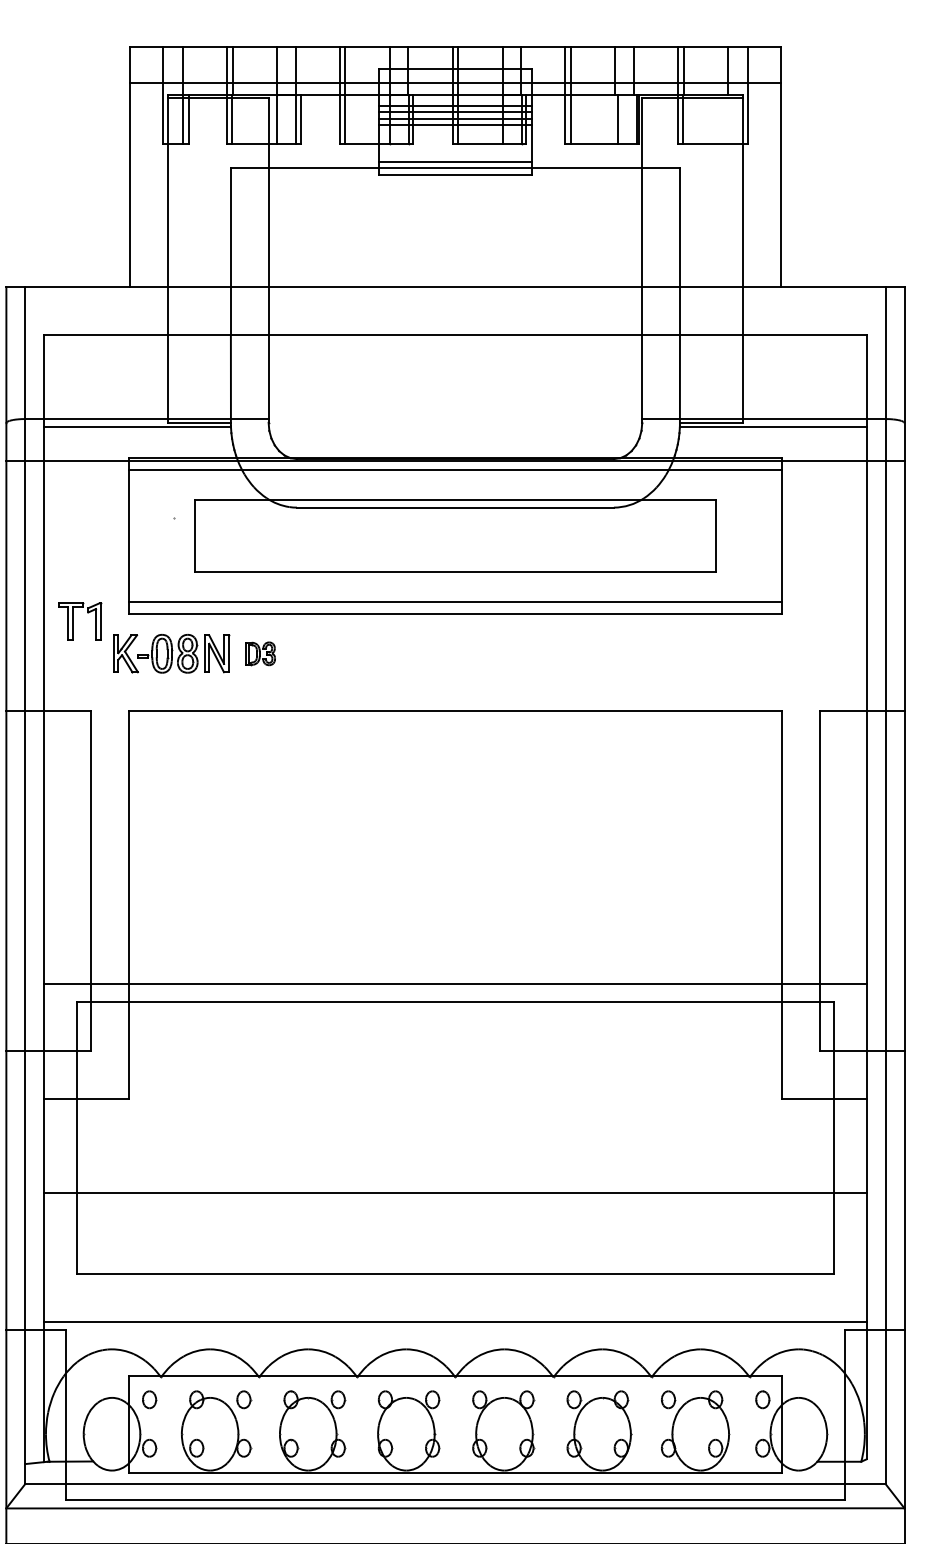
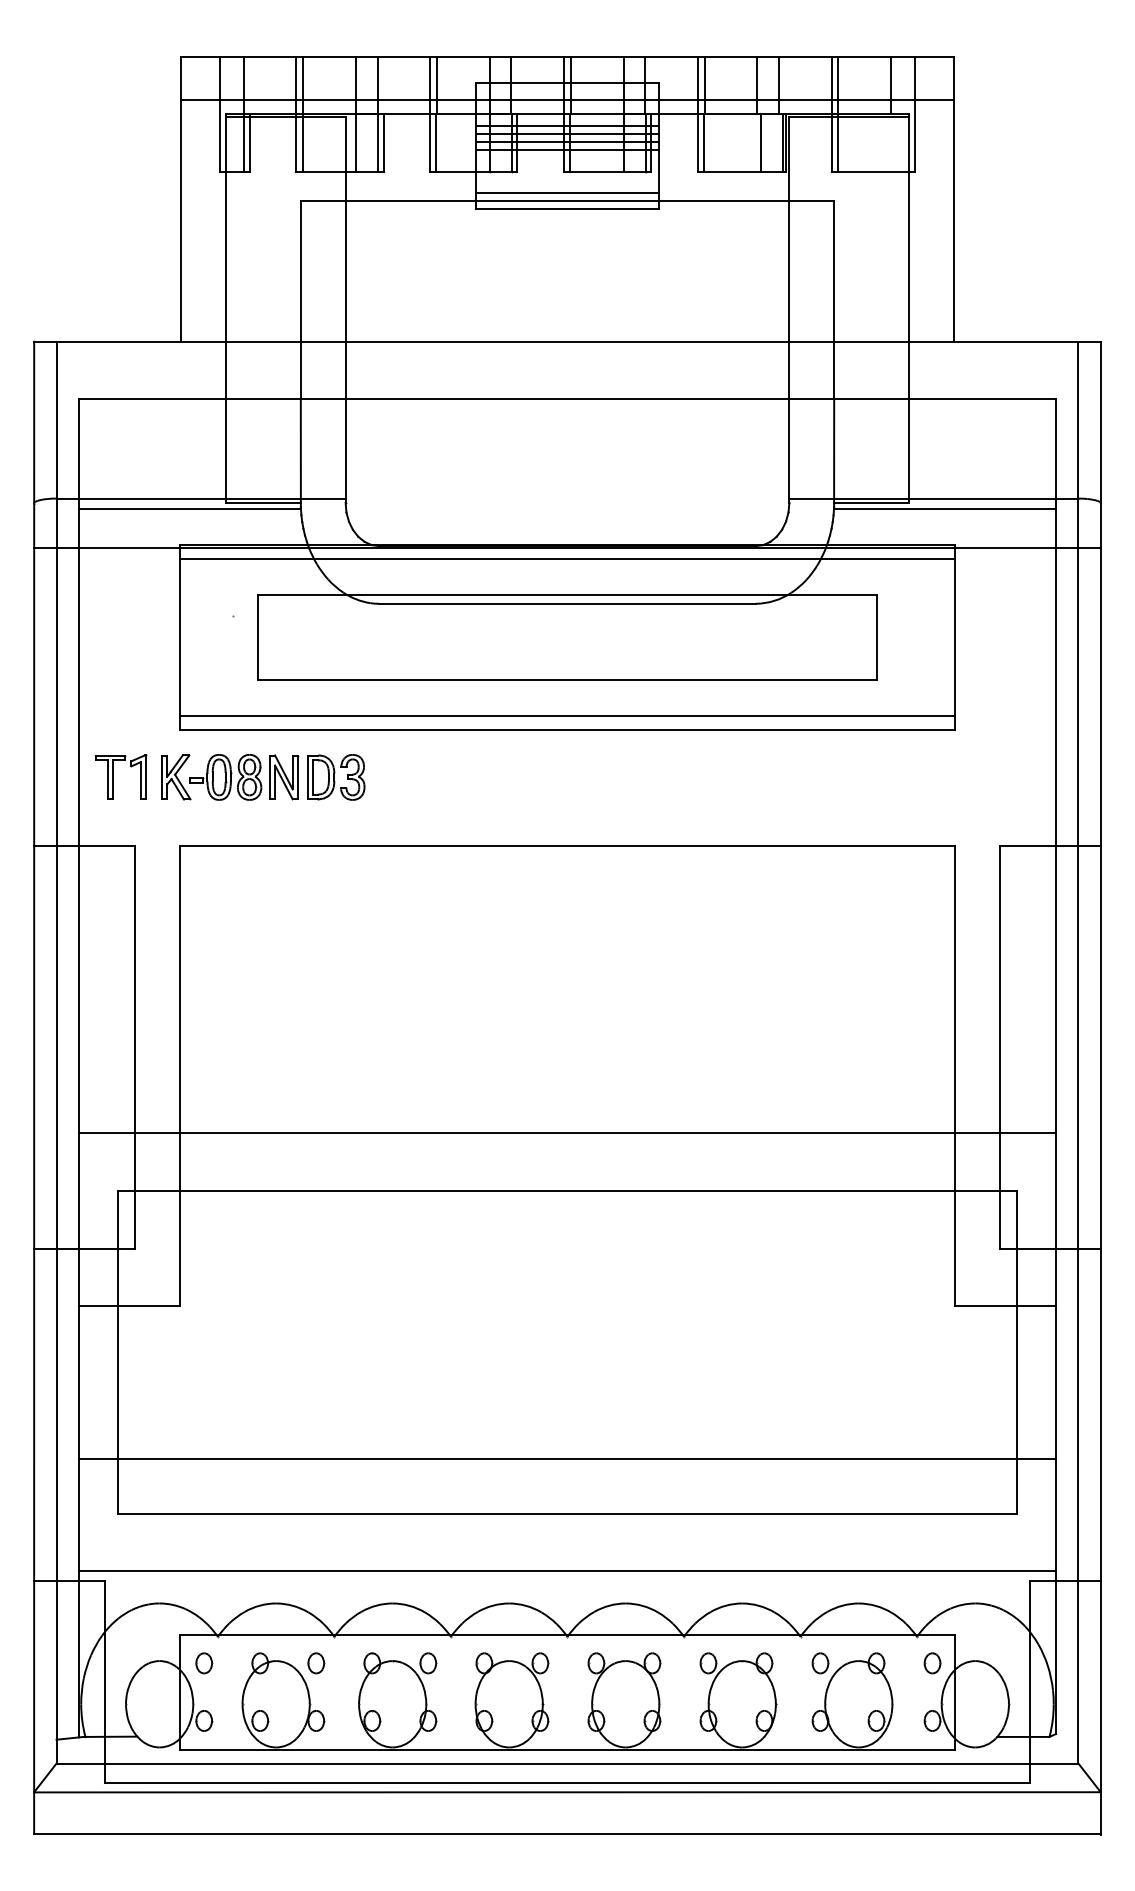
part: (73, 621) -> (113, 776), moved
part: (260, 653) -> (336, 777), size x1.67
line: (455, 983) -> (567, 1133), moved
line: (455, 1192) -> (567, 1458), moved

